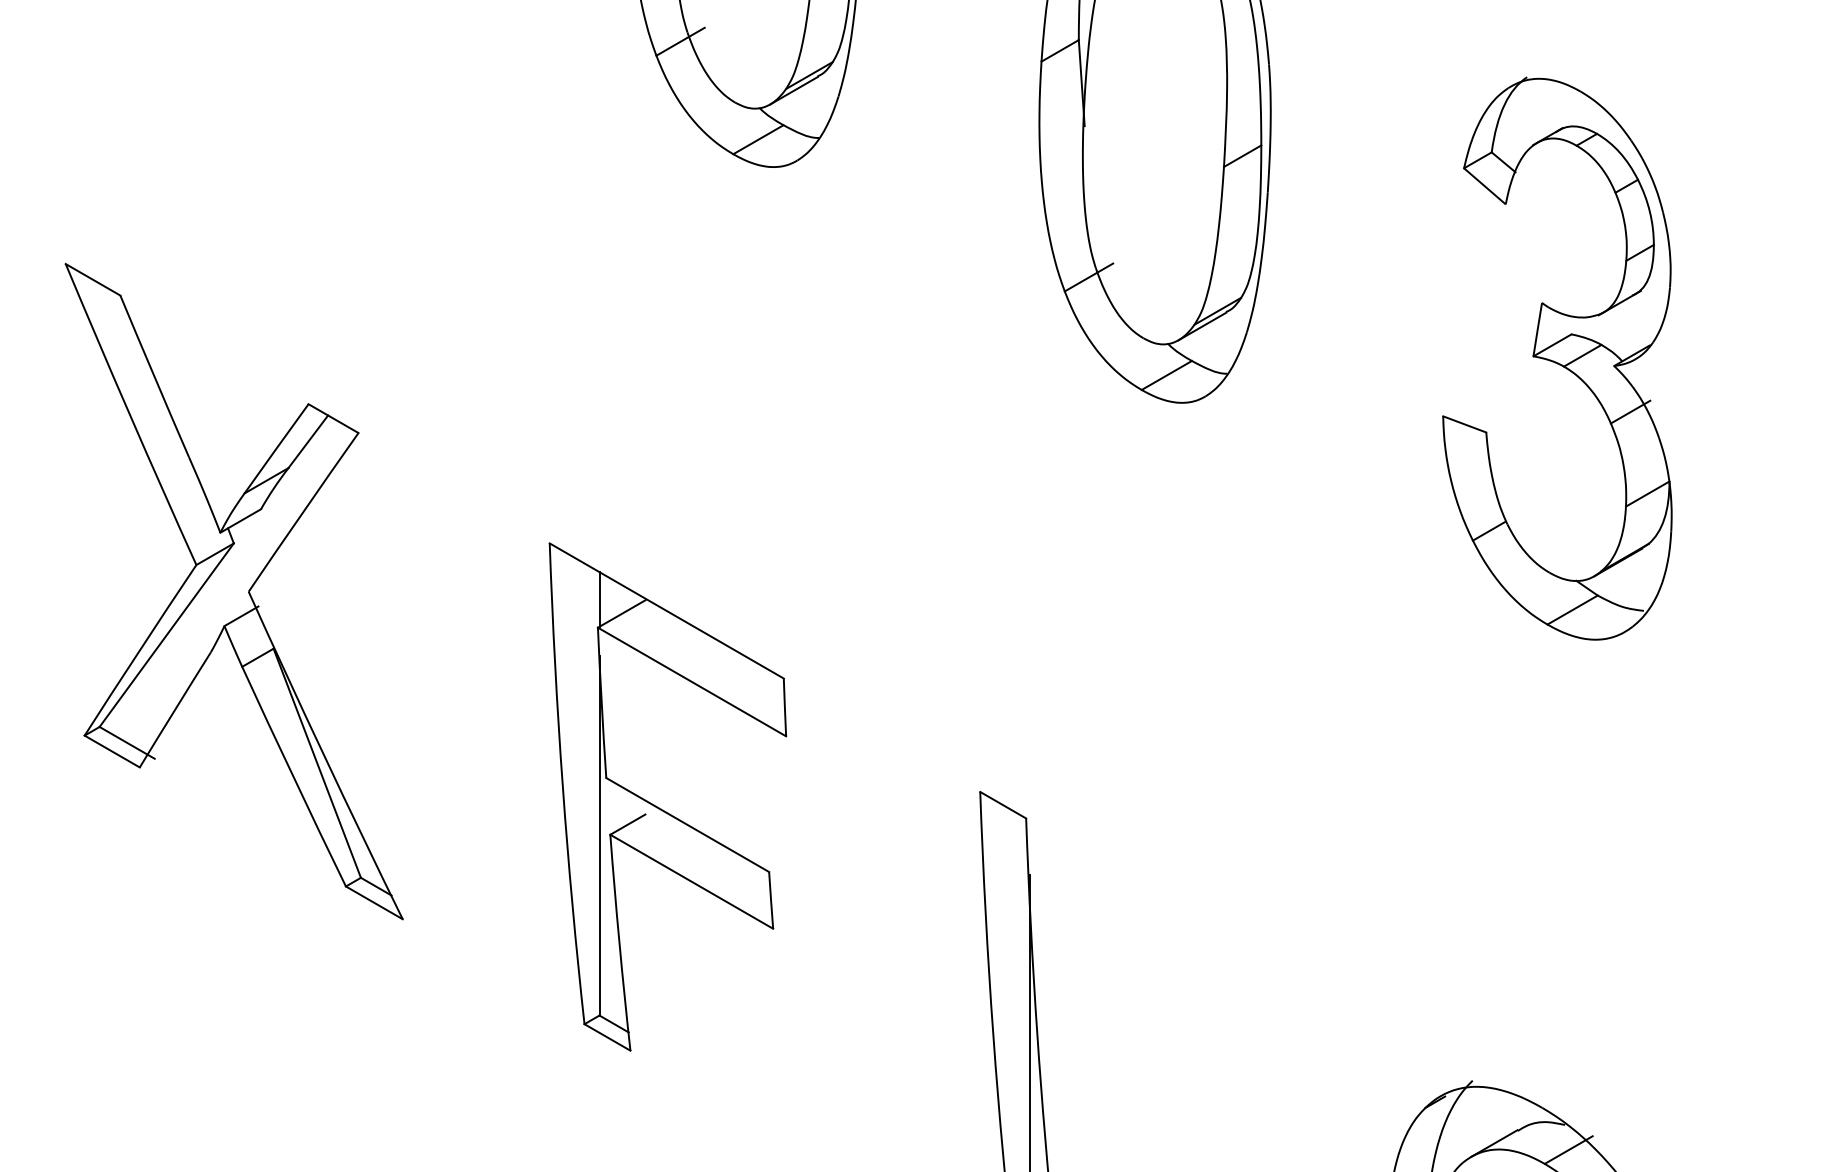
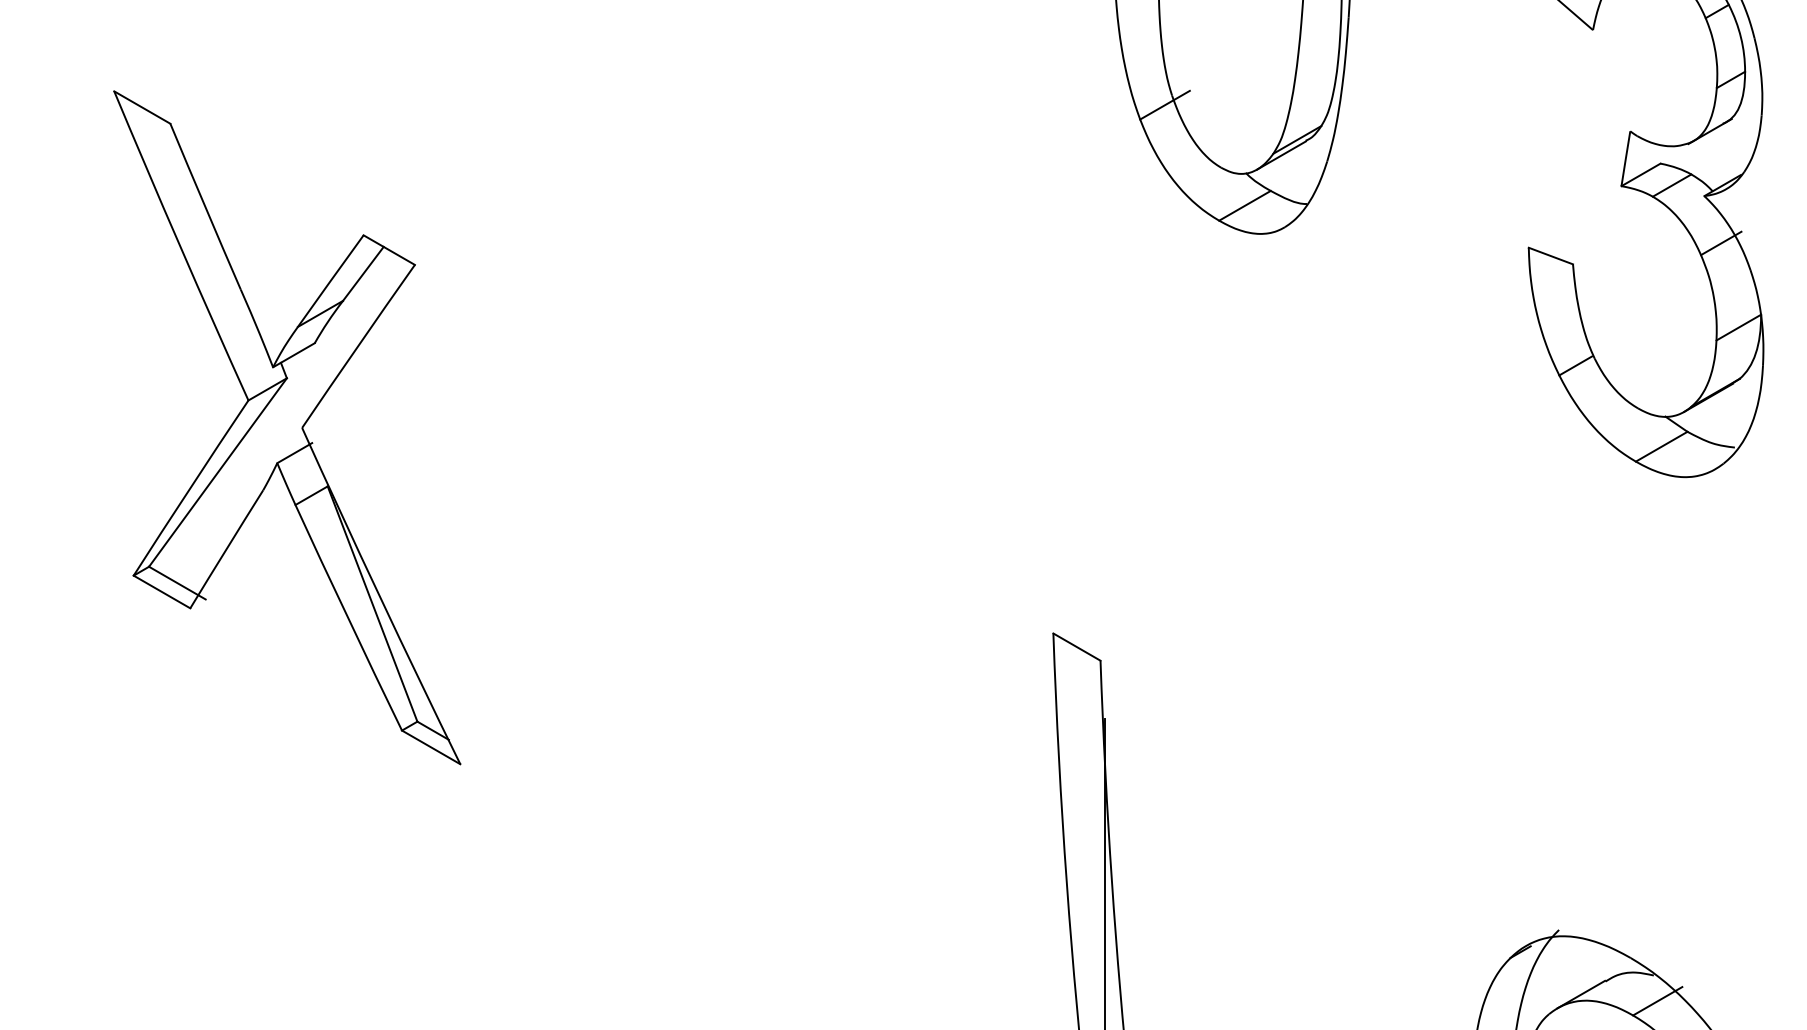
part: (661, 808) -> (726, 650), removed

